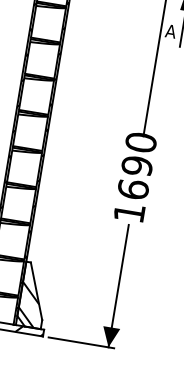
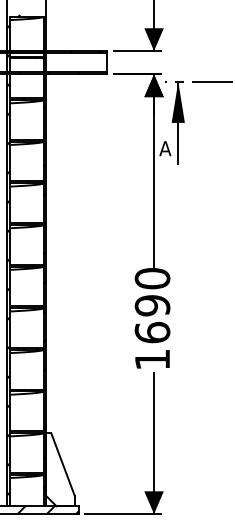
hatch: (29, 305) -> (57, 481), removed

